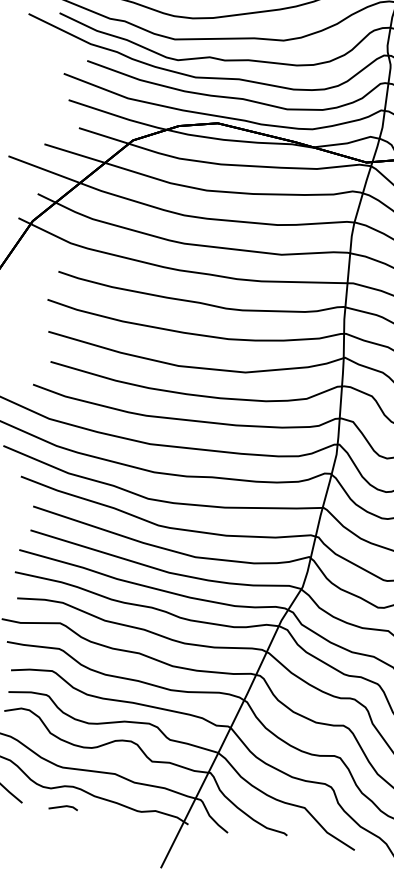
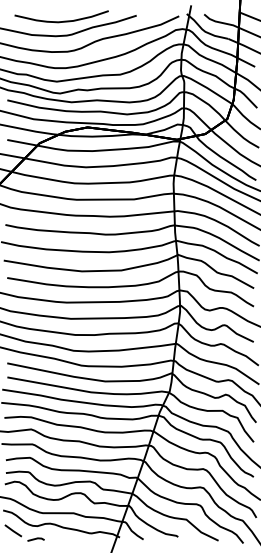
line: (62, 807) -> (35, 539), moved

